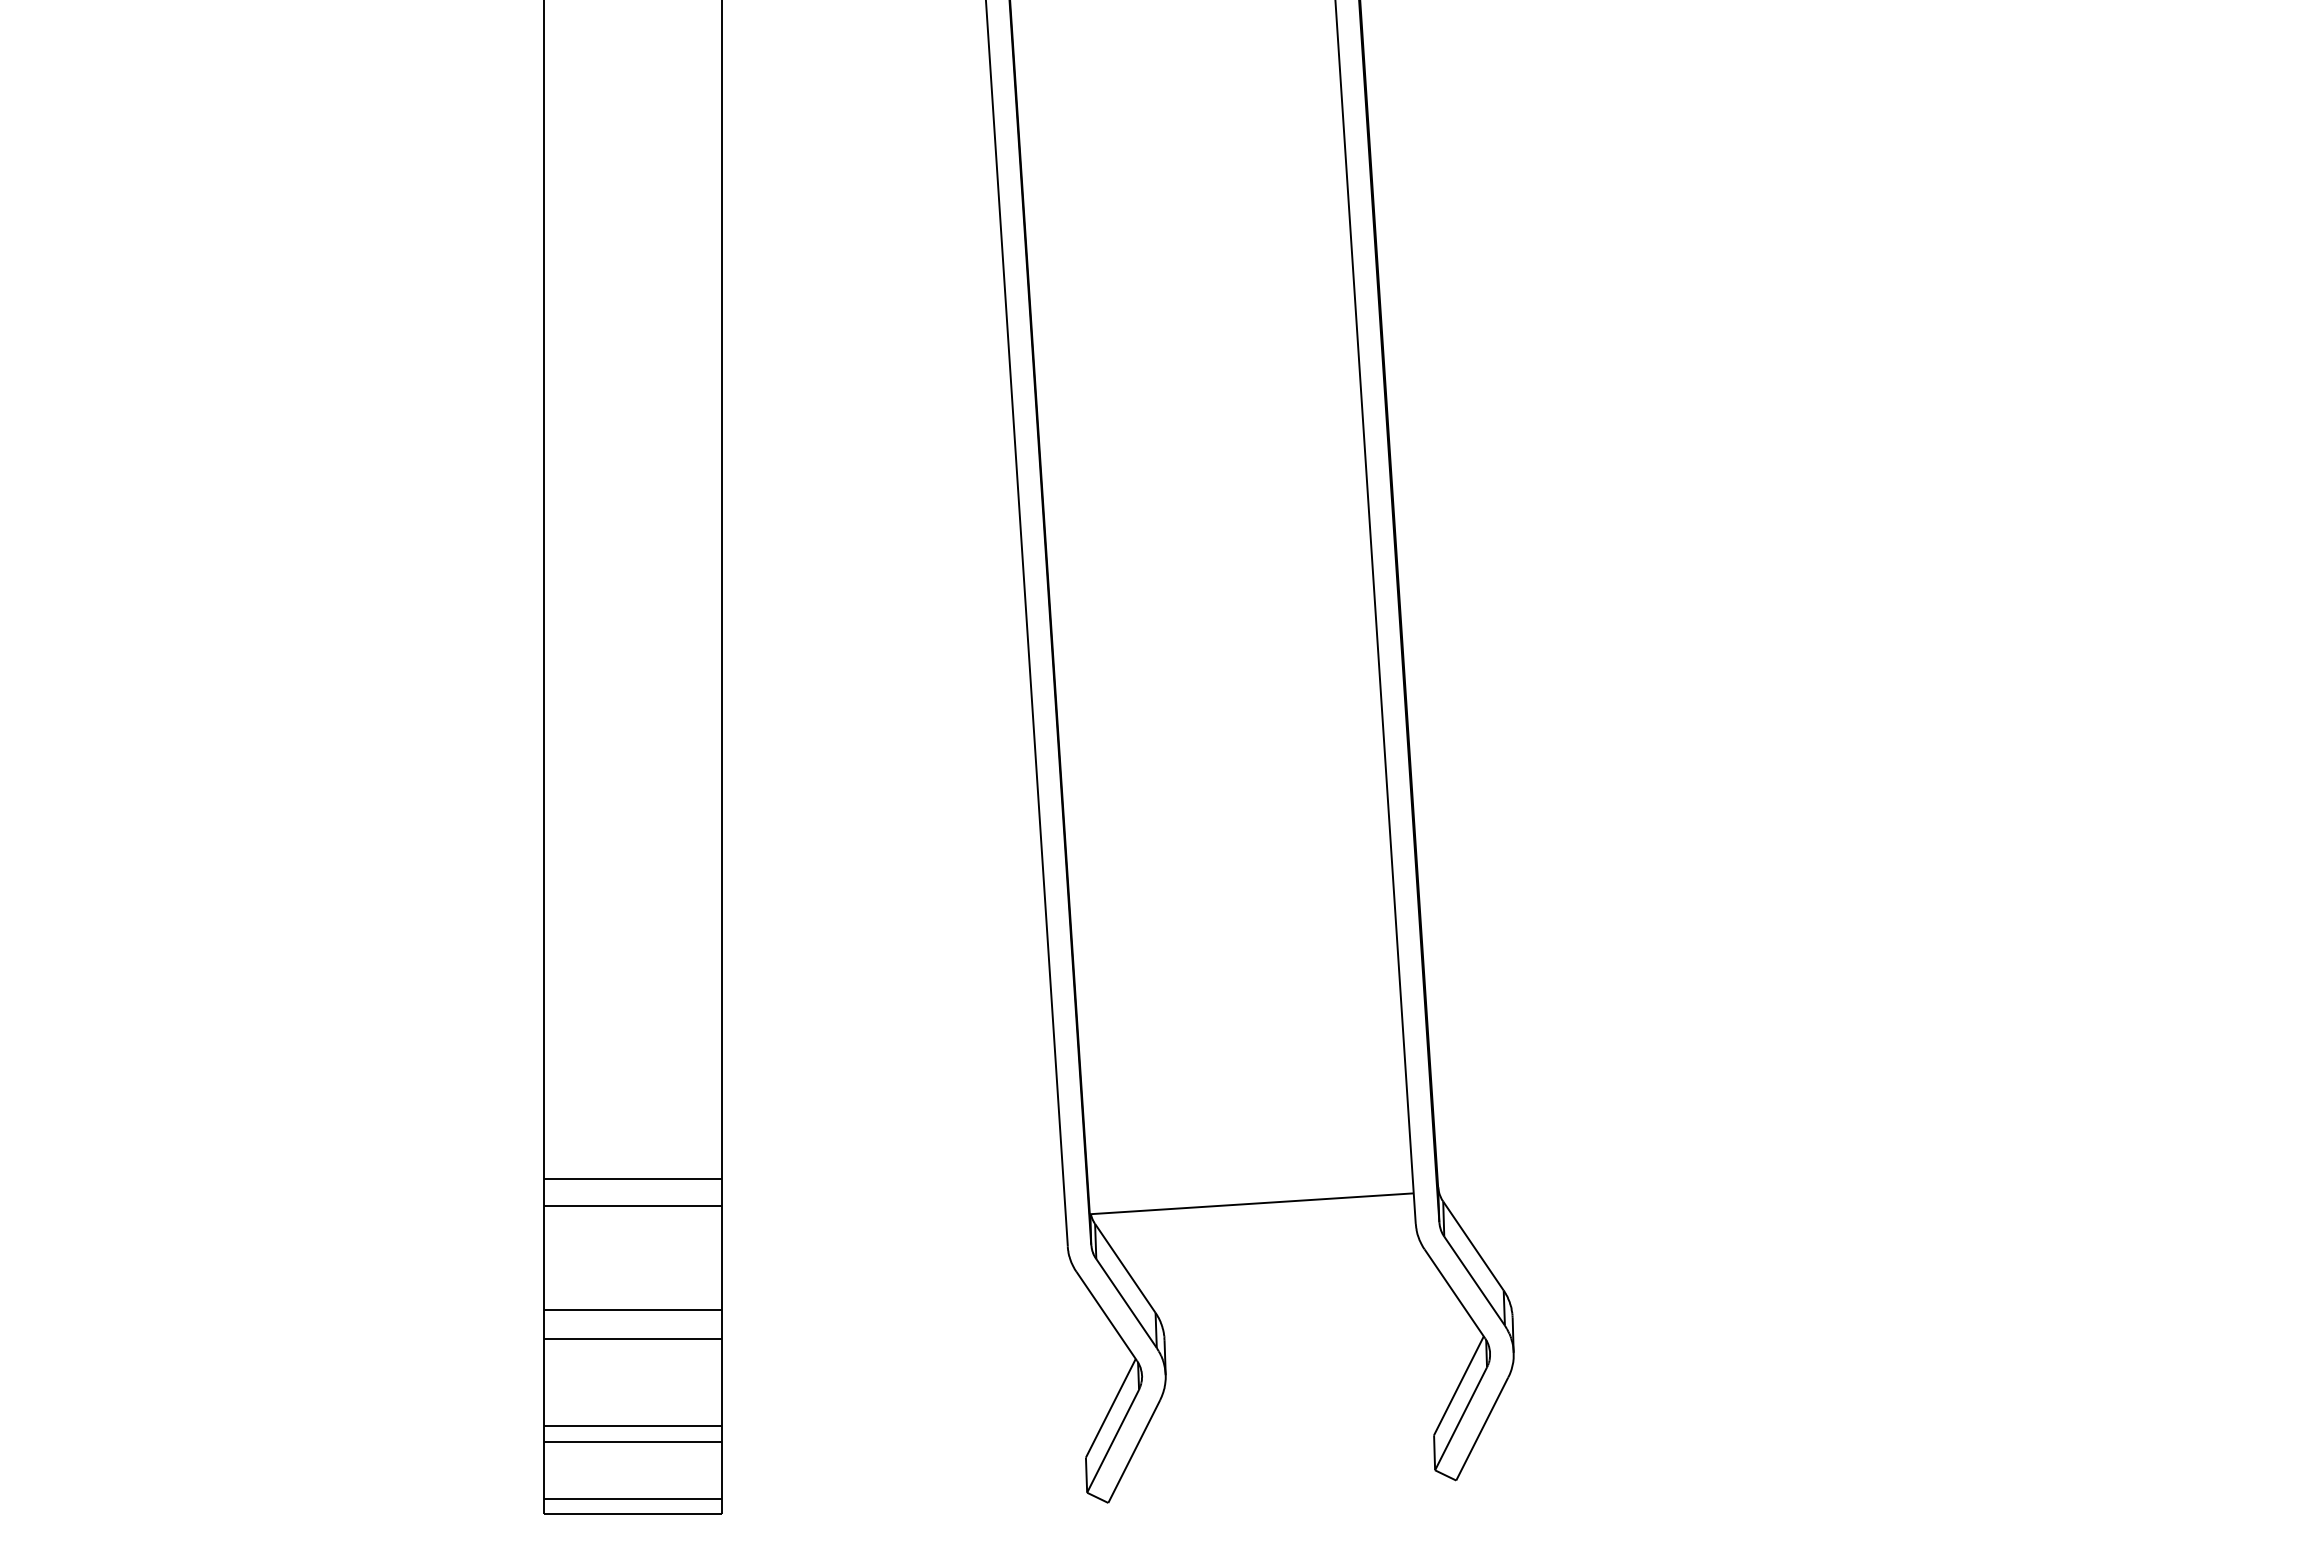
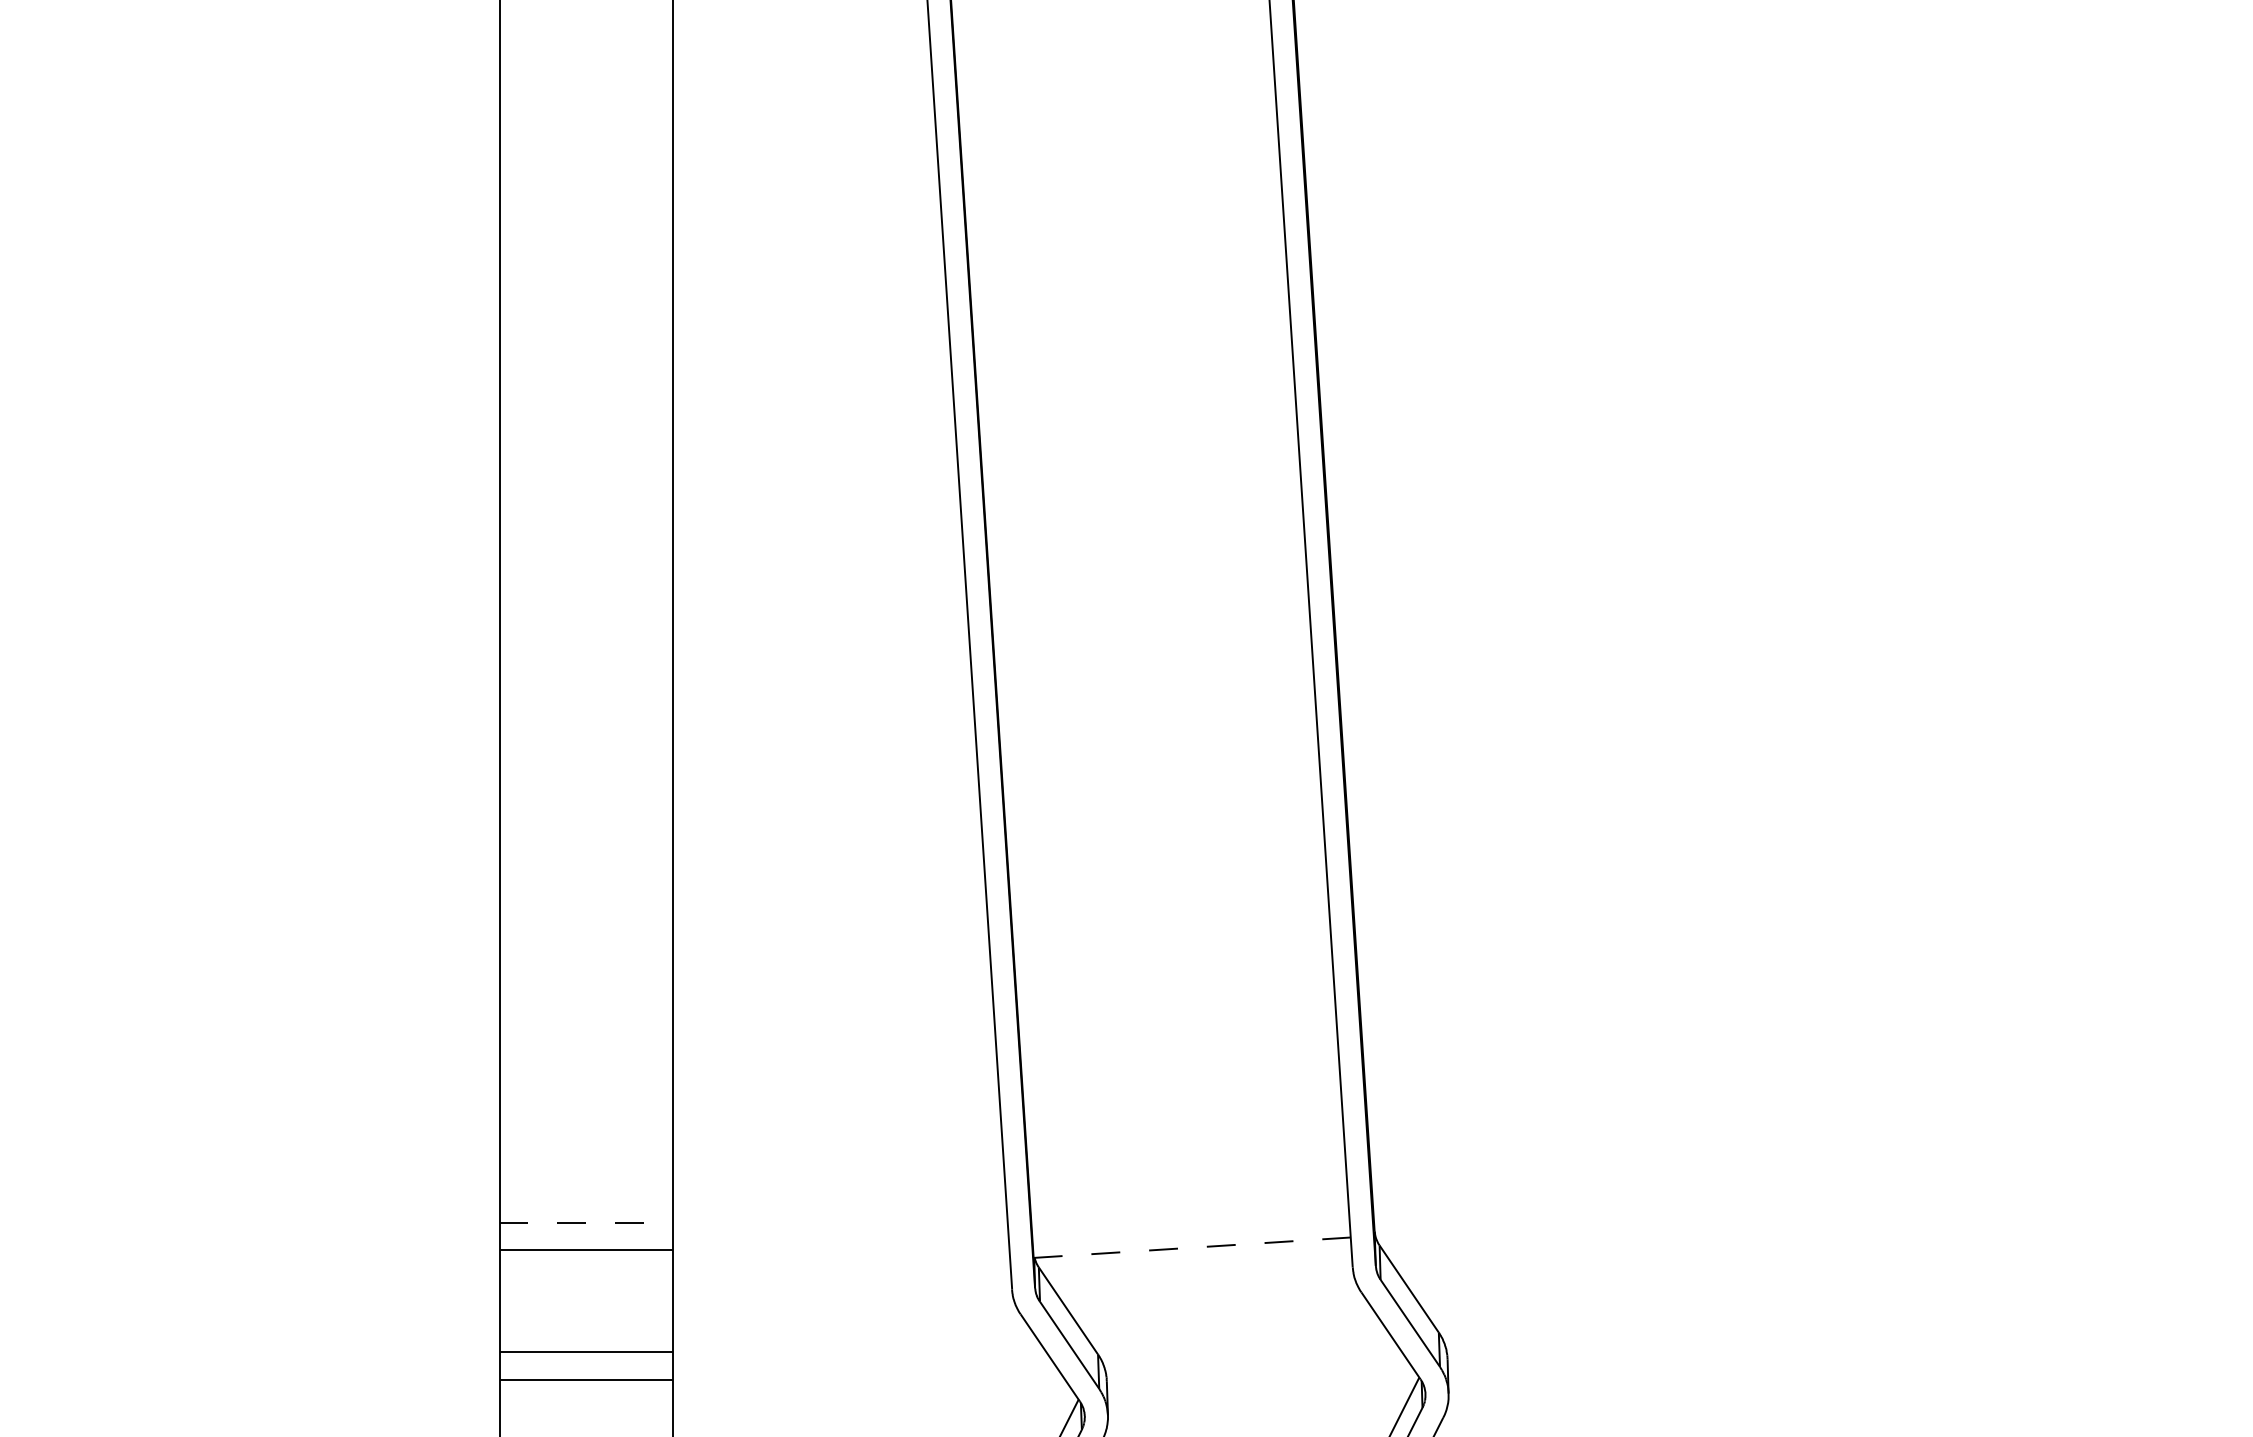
line: (632, 1178) -> (586, 1222), solid -> dashed
line: (1252, 1203) -> (1192, 1247), solid -> dashed

